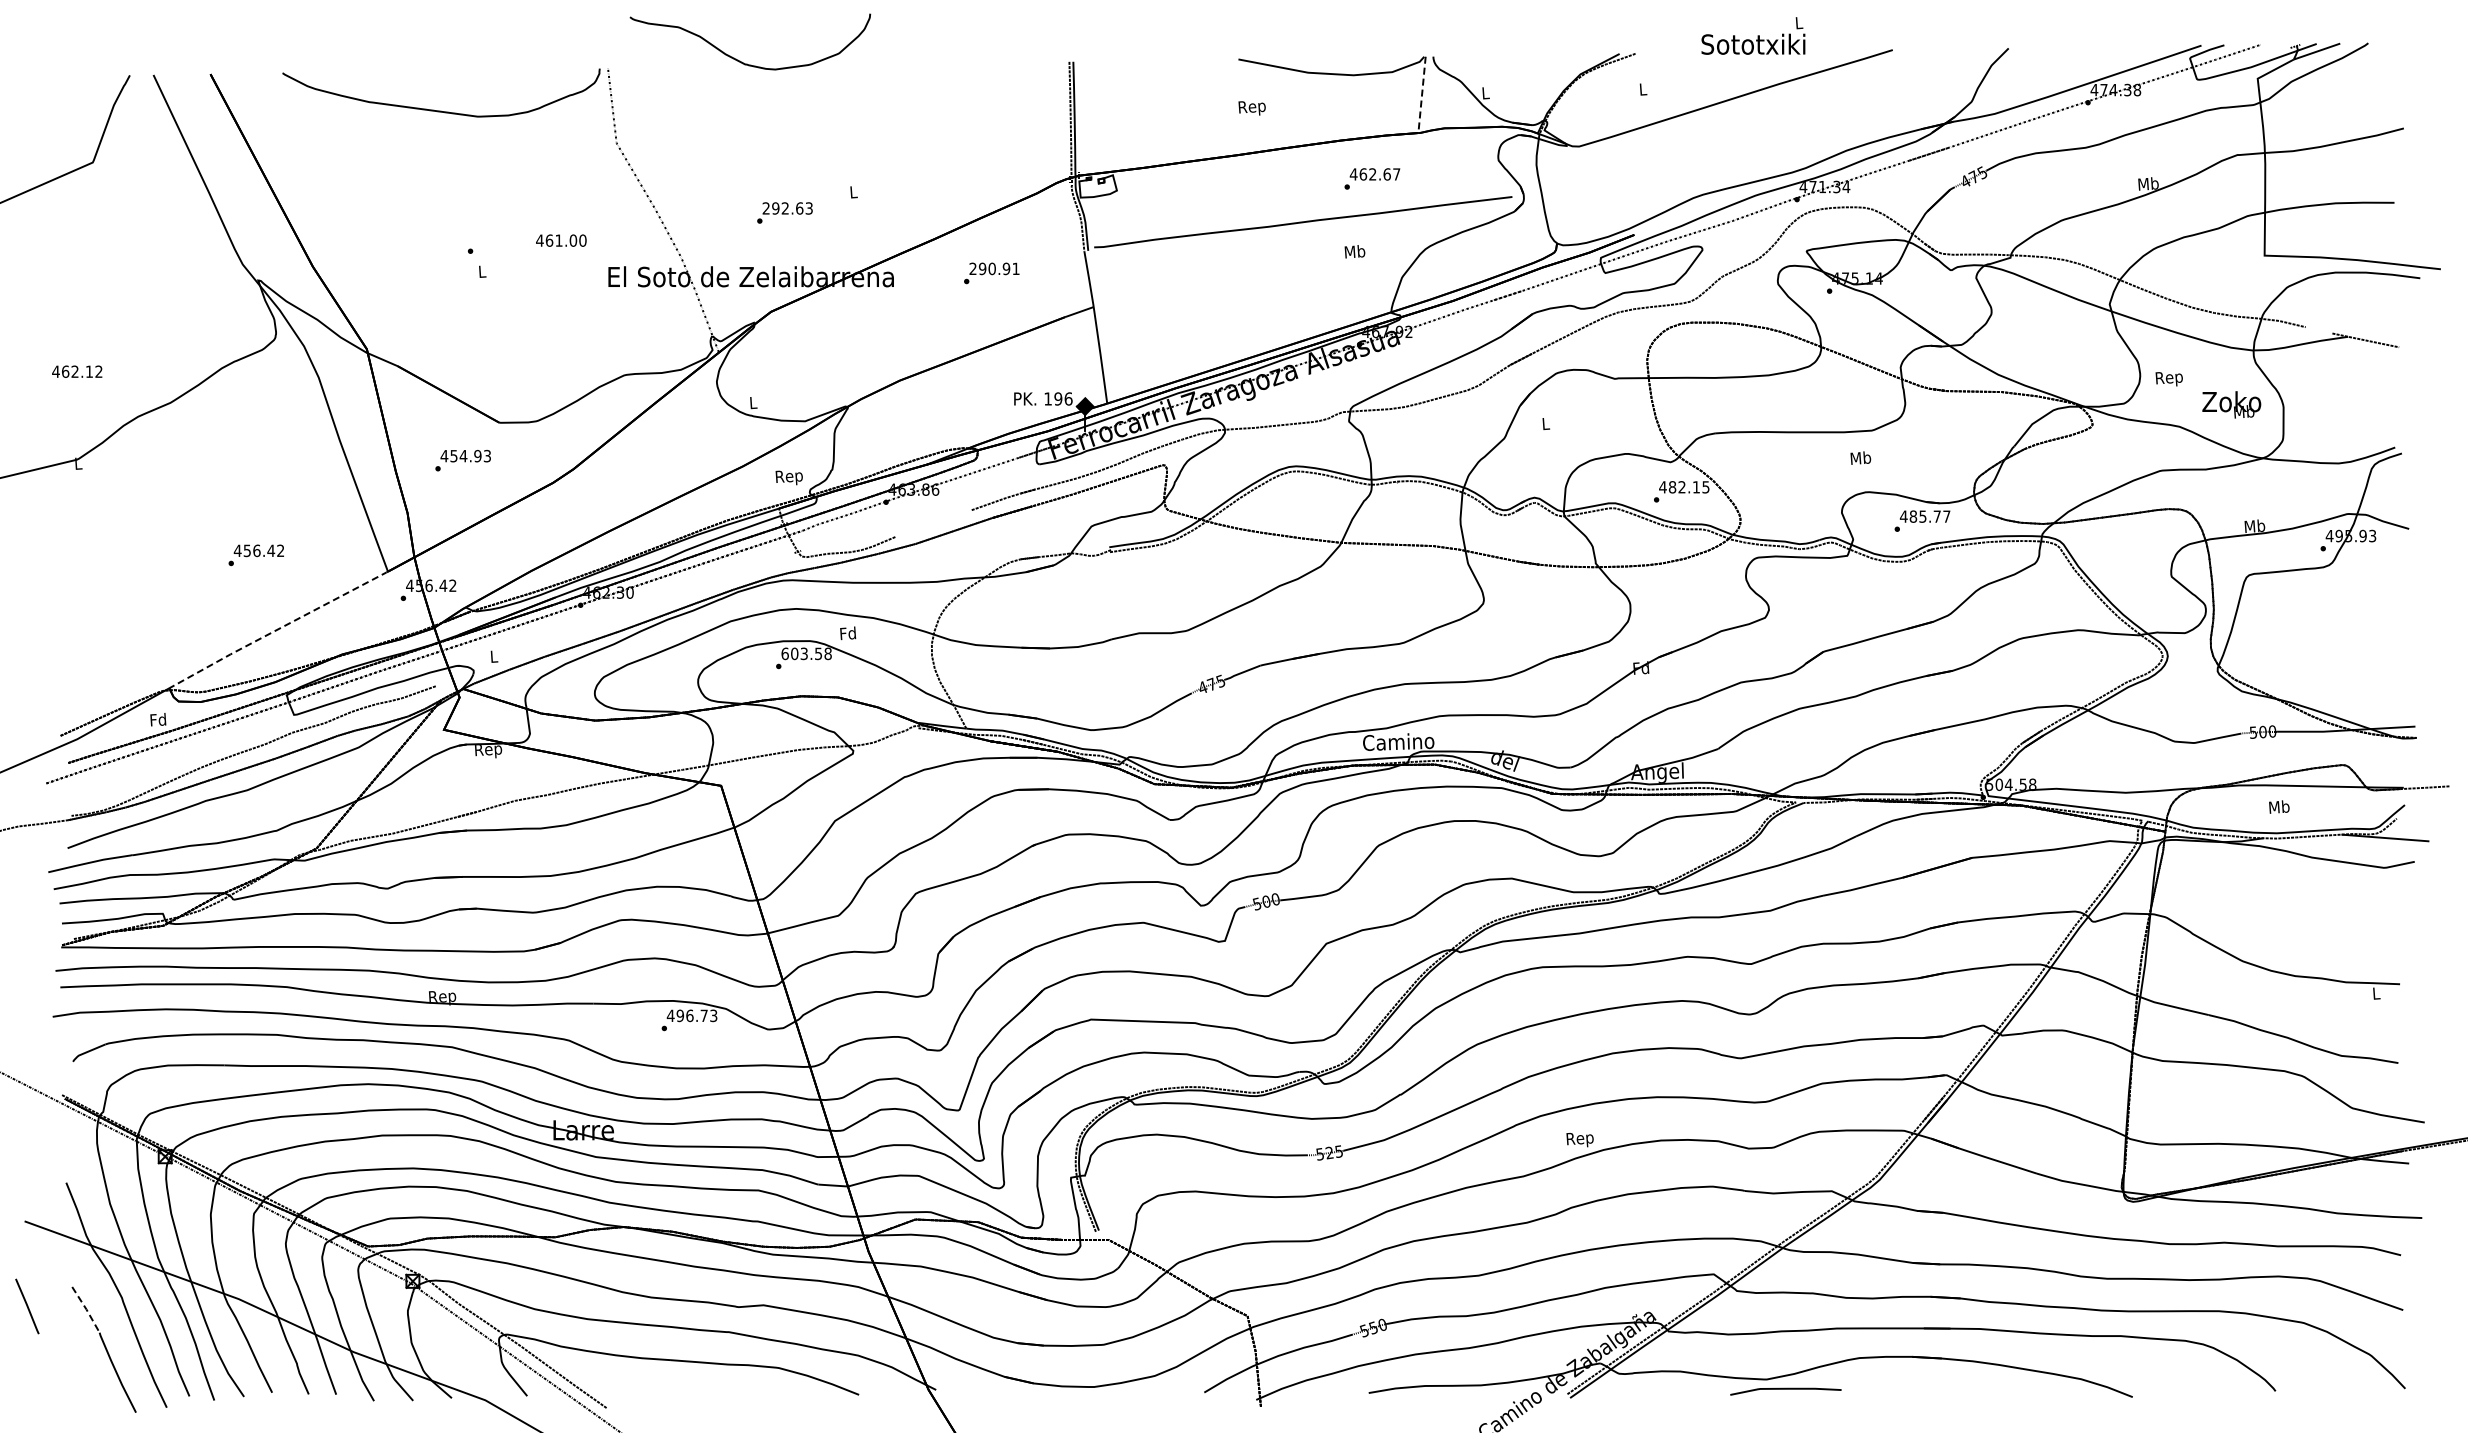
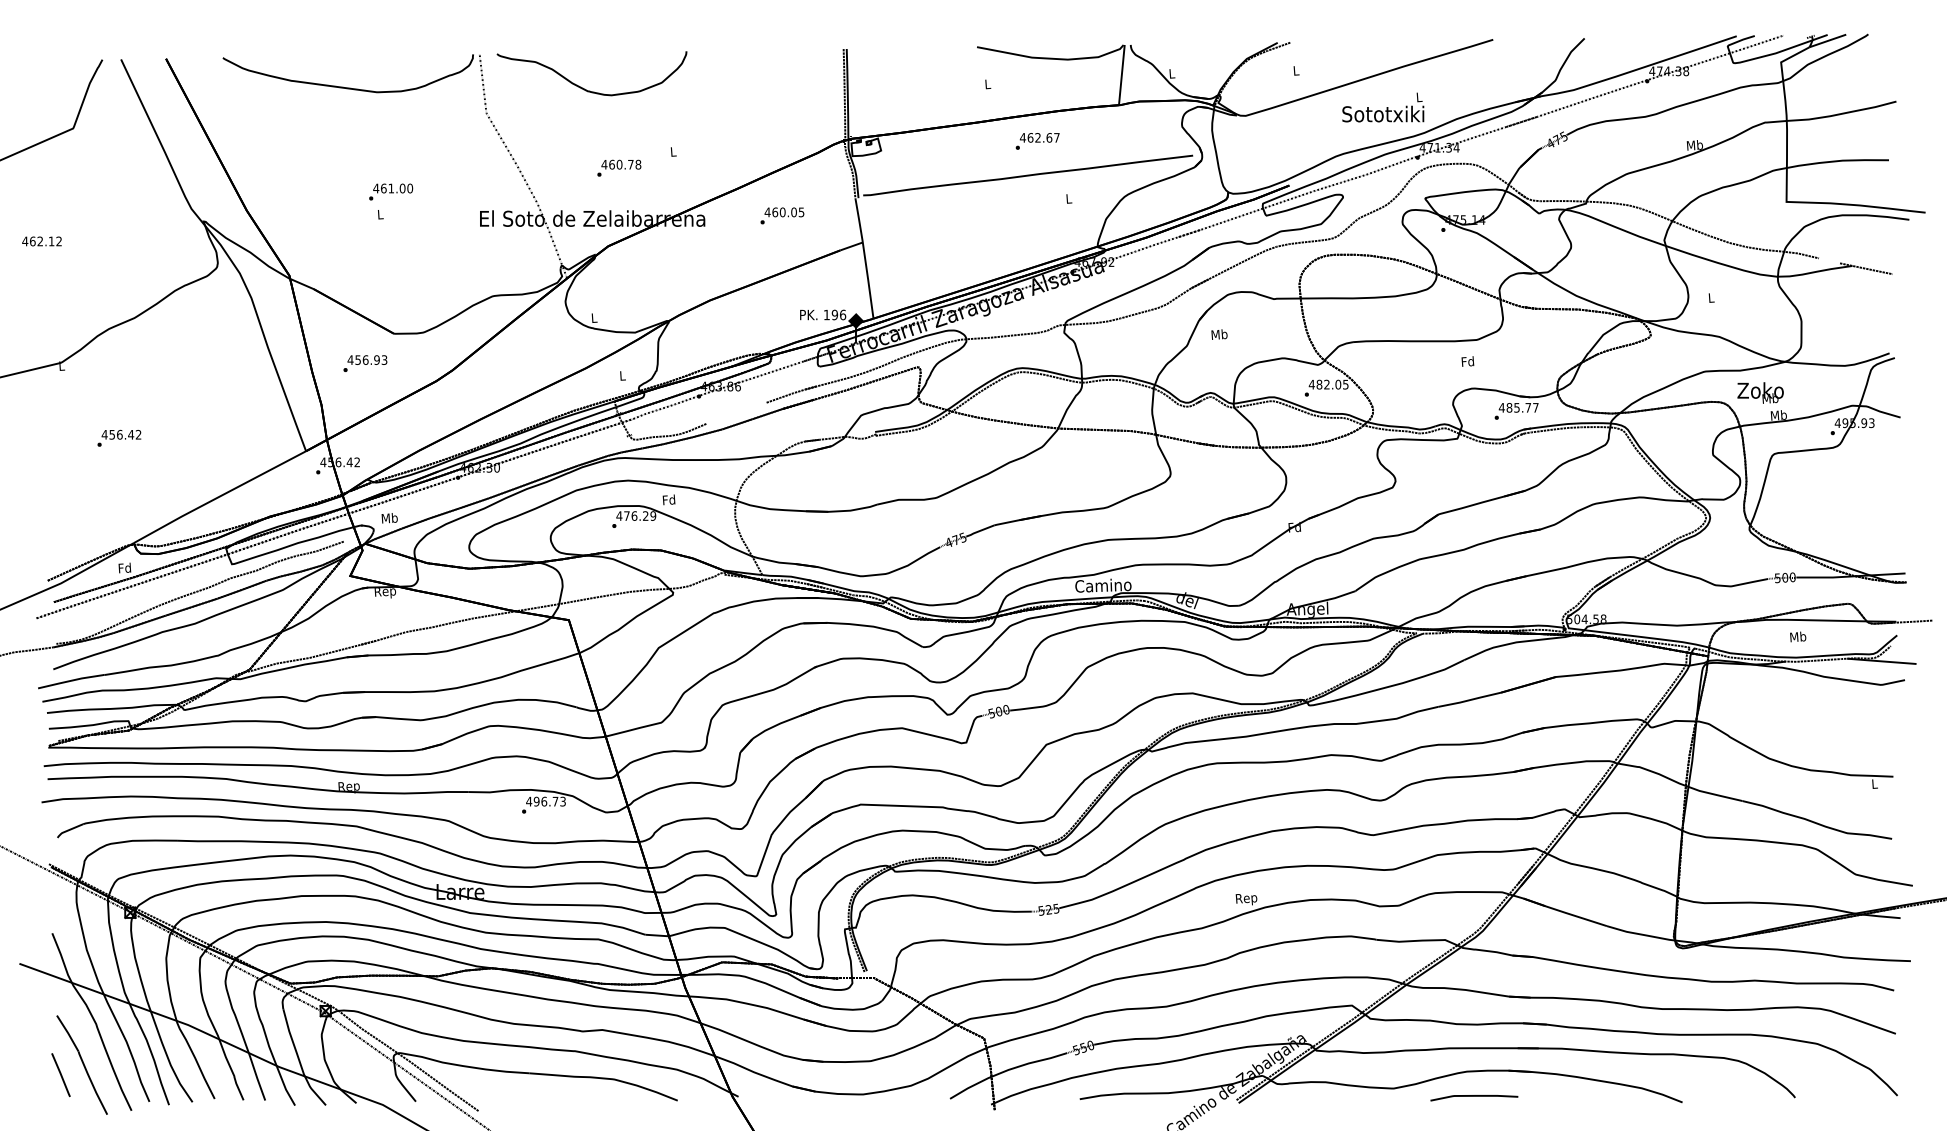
text: (1753, 35) -> (1383, 107), moved
curve: (738, 59) -> (582, 87), moved
line: (1422, 95) -> (1122, 75), dashed -> solid
text: (1251, 107) -> (987, 85), Rep -> L
text: (1372, 178) -> (1037, 141), moved
text: (787, 208) -> (621, 164), 292.63 -> 460.78
text: (561, 240) -> (393, 188), moved
text: (1354, 251) -> (1068, 198), Mb -> L
text: (994, 268) -> (784, 212), 290.91 -> 460.05
text: (77, 371) -> (42, 241), moved
text: (2168, 378) -> (1710, 298), Rep -> L
text: (2231, 404) -> (1760, 392), moved
text: (1545, 423) -> (1219, 334), L -> Mb
text: (463, 455) -> (365, 359), 454.93 -> 456.93
text: (1860, 457) -> (1467, 361), Mb -> Fd
text: (788, 477) -> (622, 376), Rep -> L
text: (1696, 487) -> (1338, 384), 482.15 -> 482.05
text: (255, 555) -> (118, 438), moved
line: (277, 629) -> (218, 496), dashed -> solid
text: (806, 653) -> (636, 515), 603.58 -> 476.29
text: (493, 656) -> (389, 518), L -> Mb
line: (27, 1306) -> (61, 1075), moved
line: (86, 1309) -> (68, 1033), dashed -> solid
curve: (1785, 1389) -> (1474, 1096), moved

